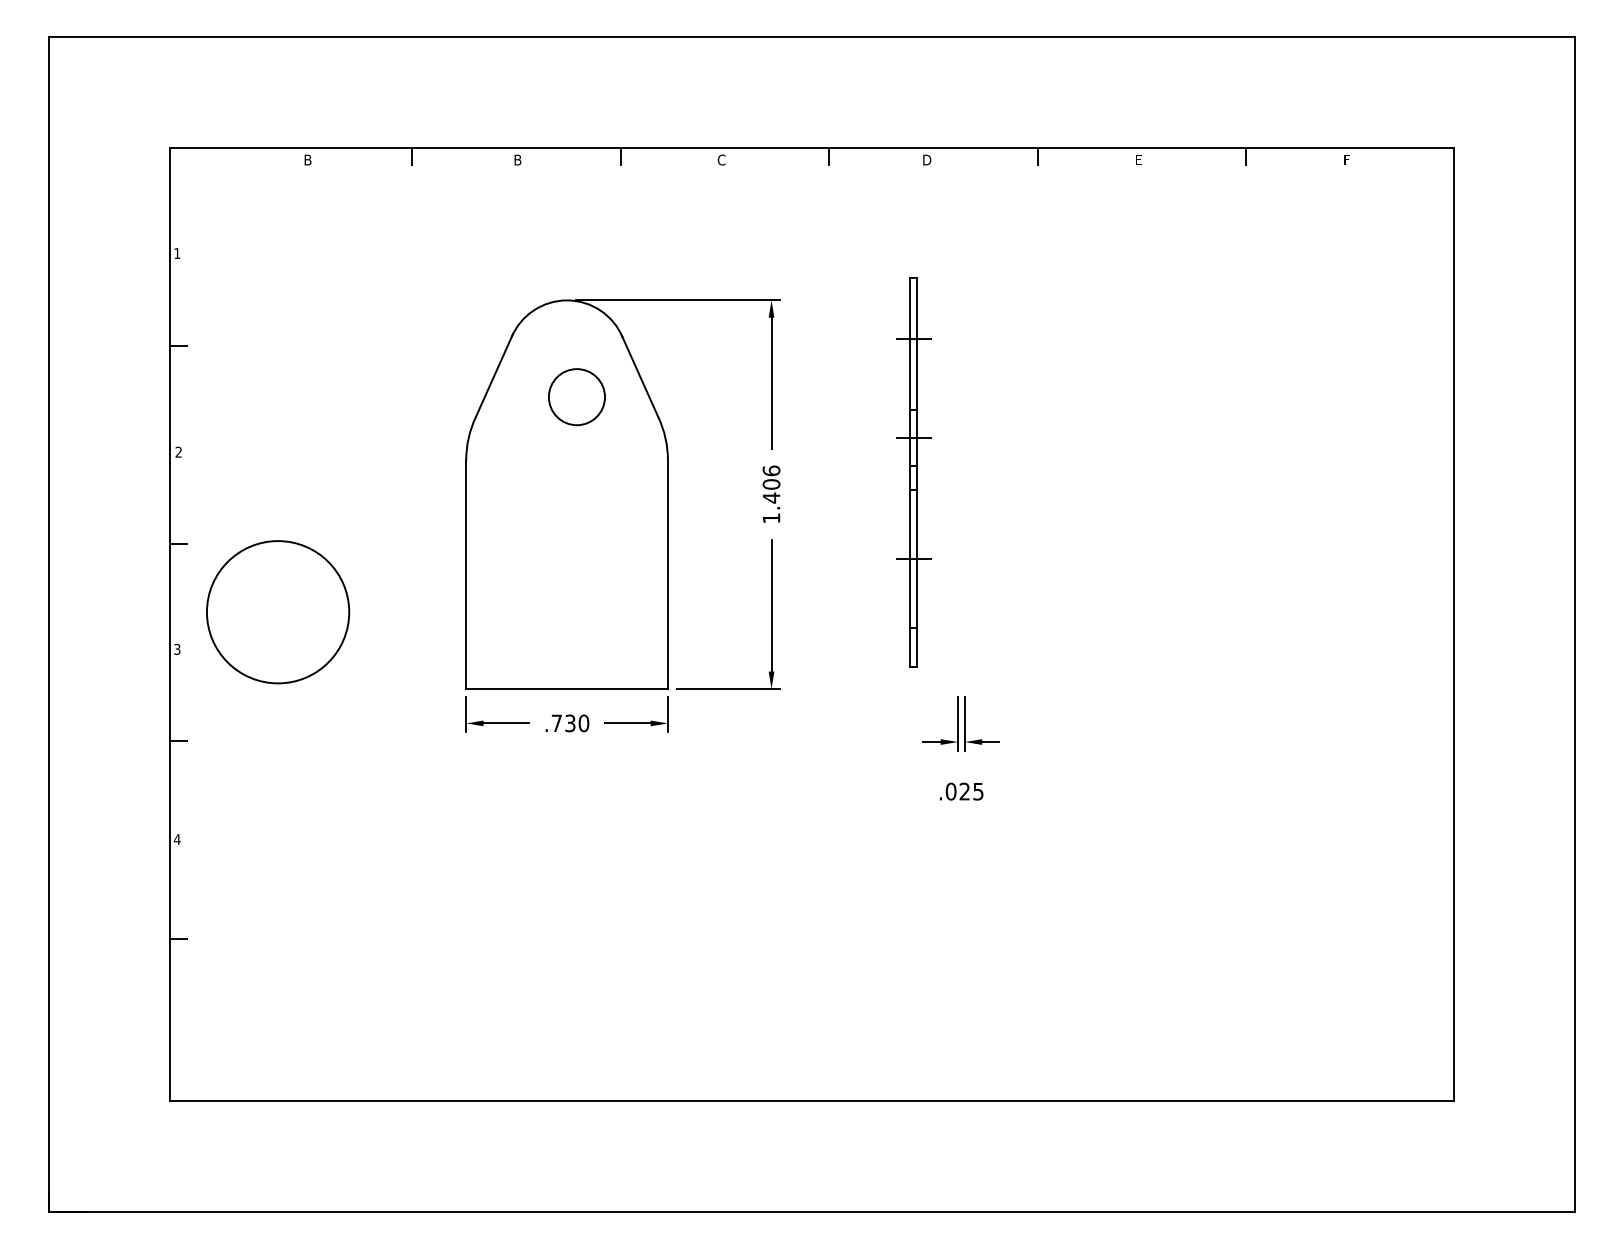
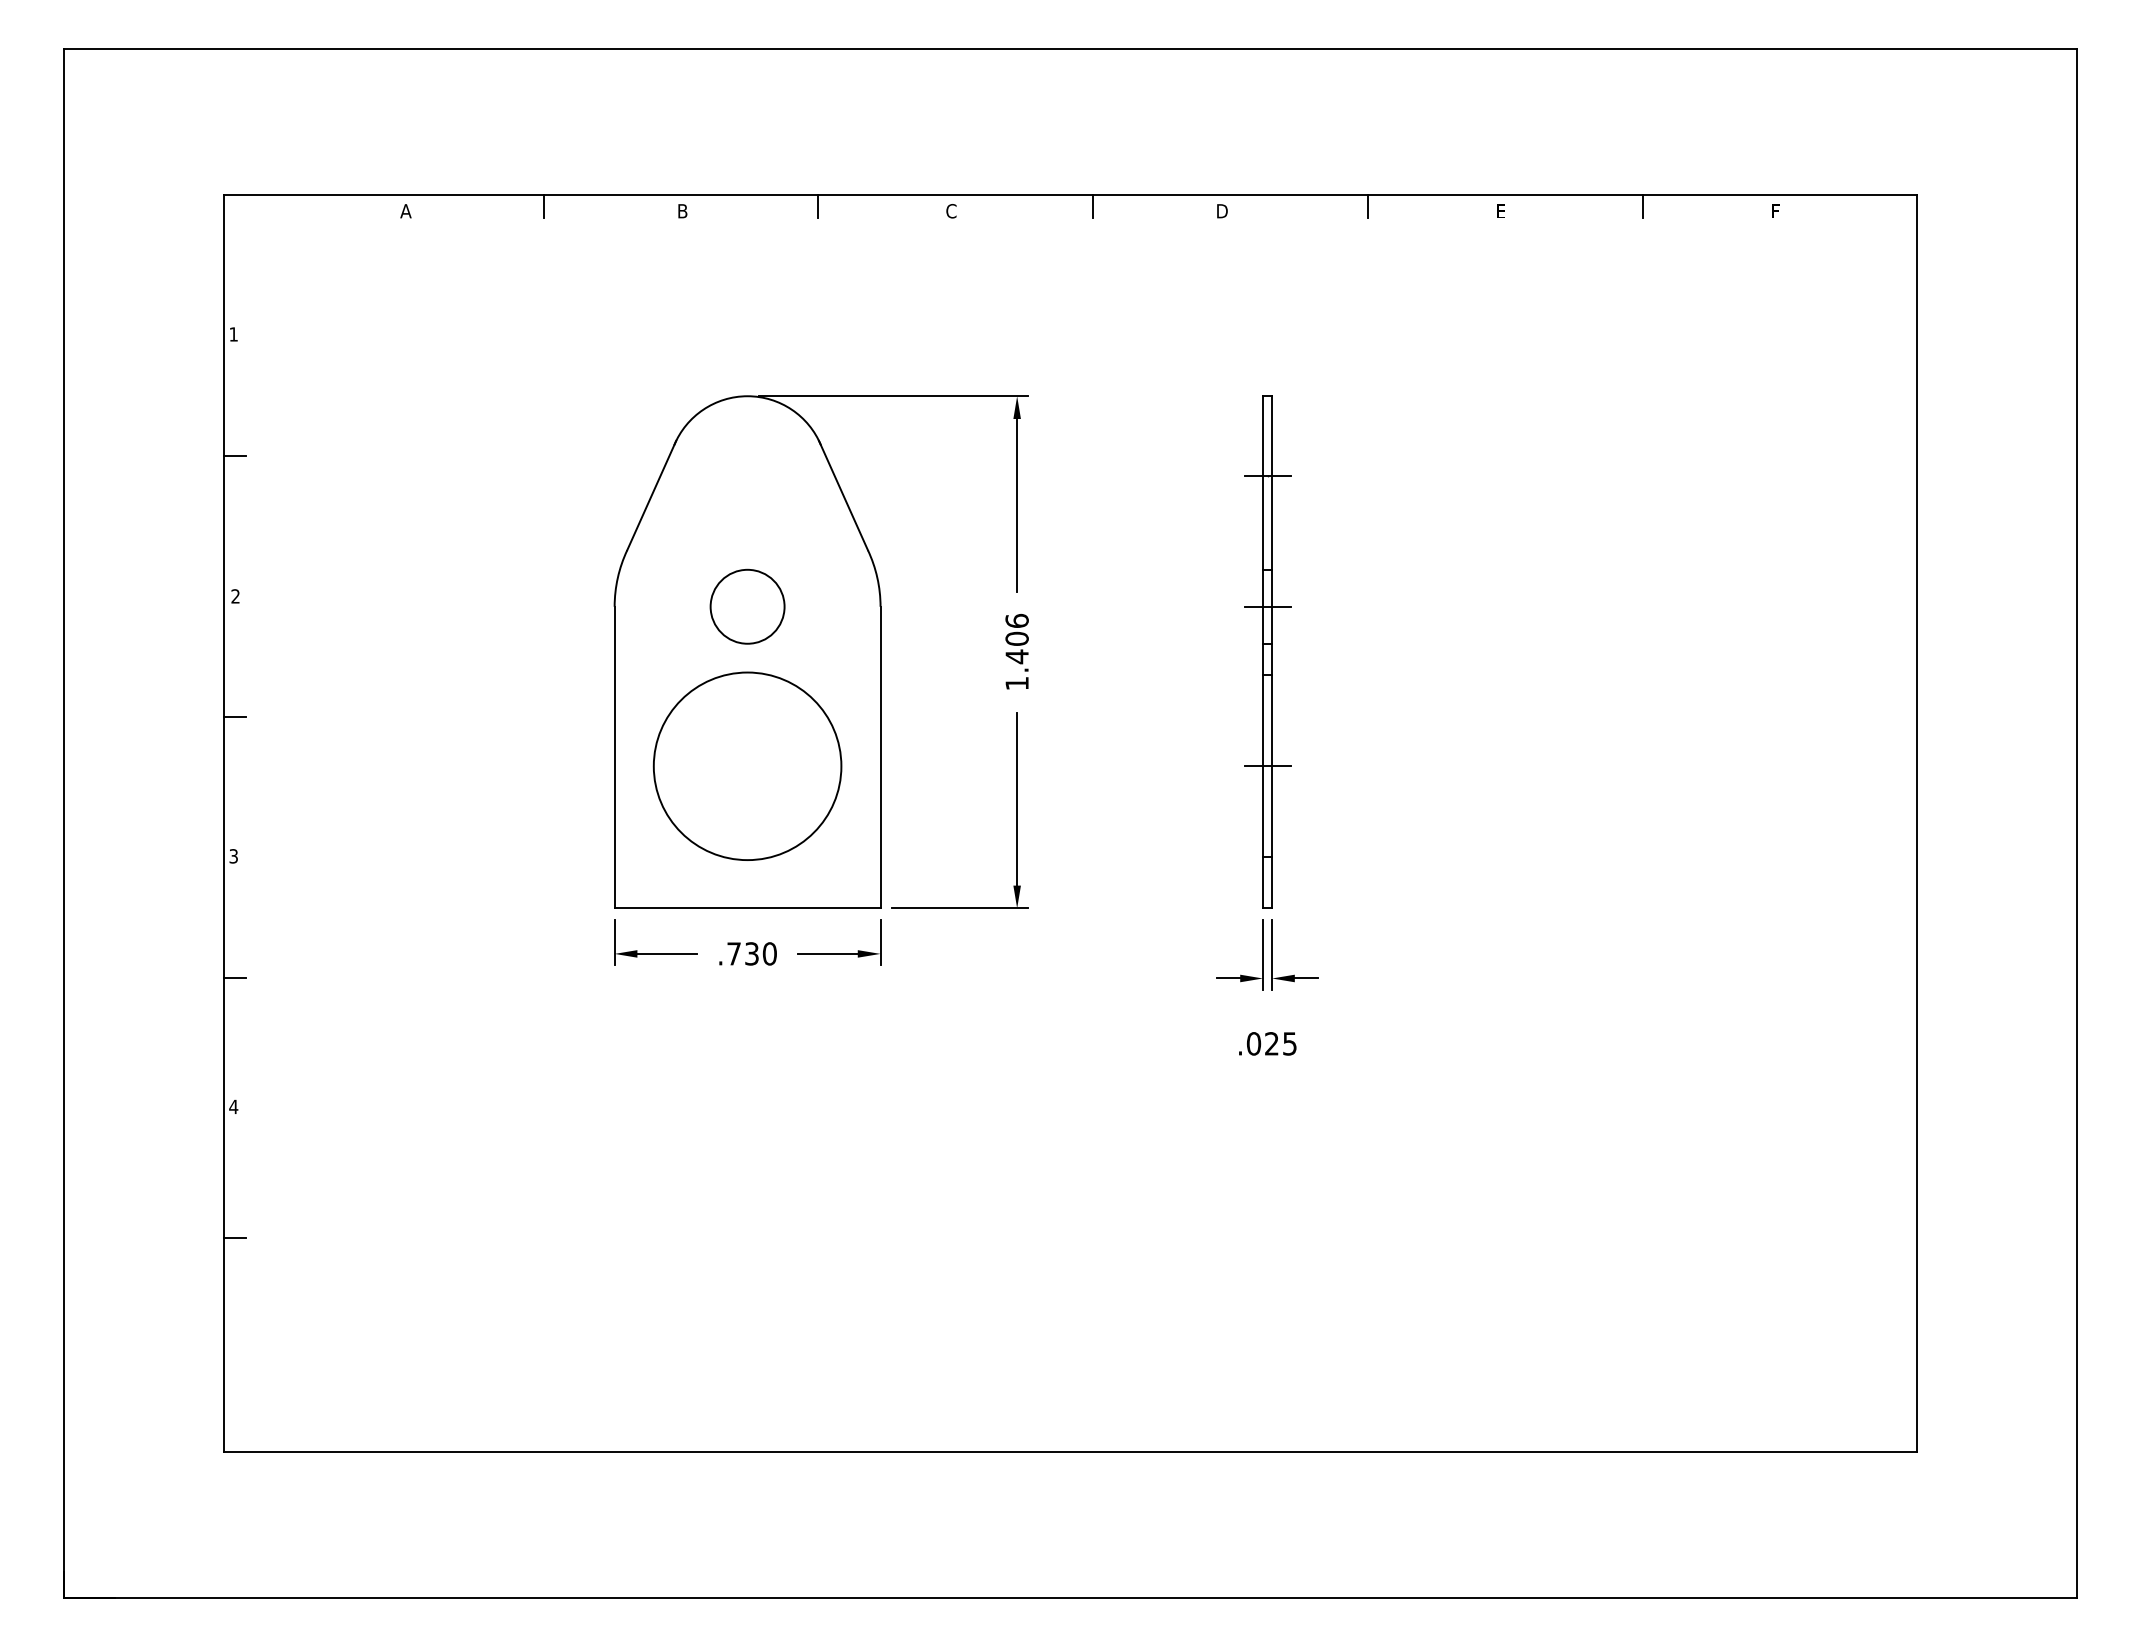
text: (307, 160) -> (405, 211), B -> A
circle: (576, 396) -> (747, 606), moved
part: (913, 472) -> (1267, 651), moved
circle: (278, 611) -> (747, 765), moved

